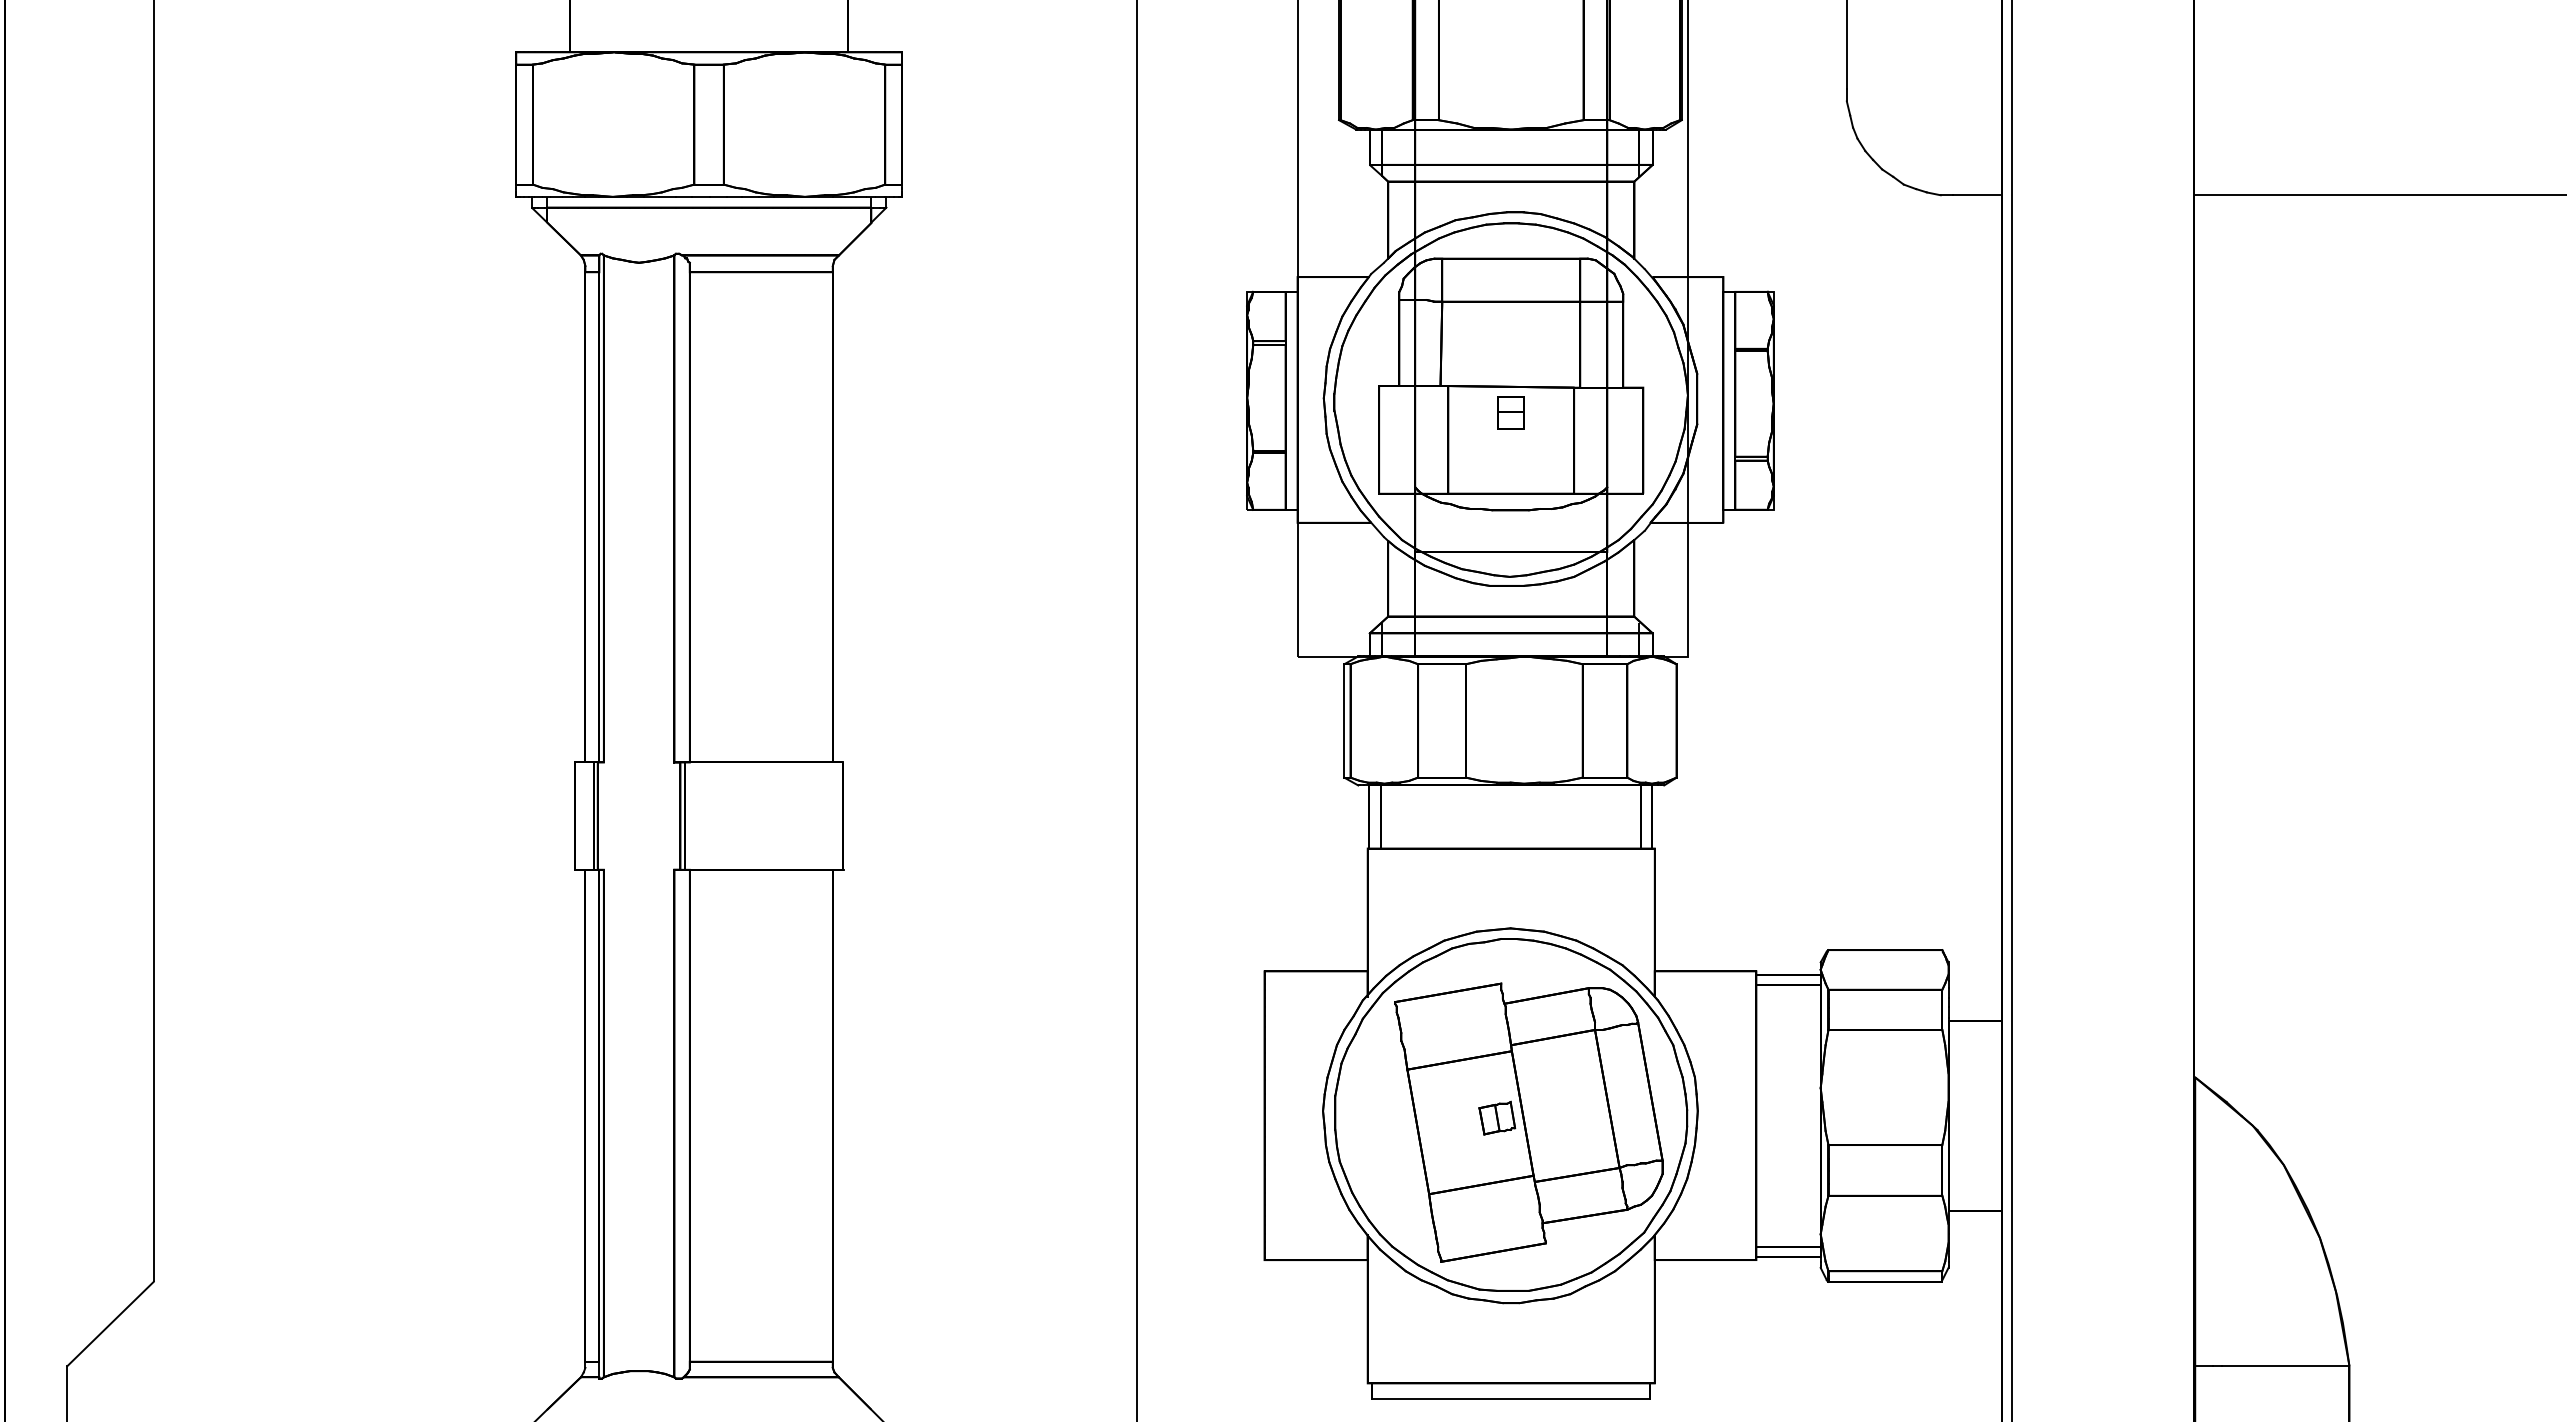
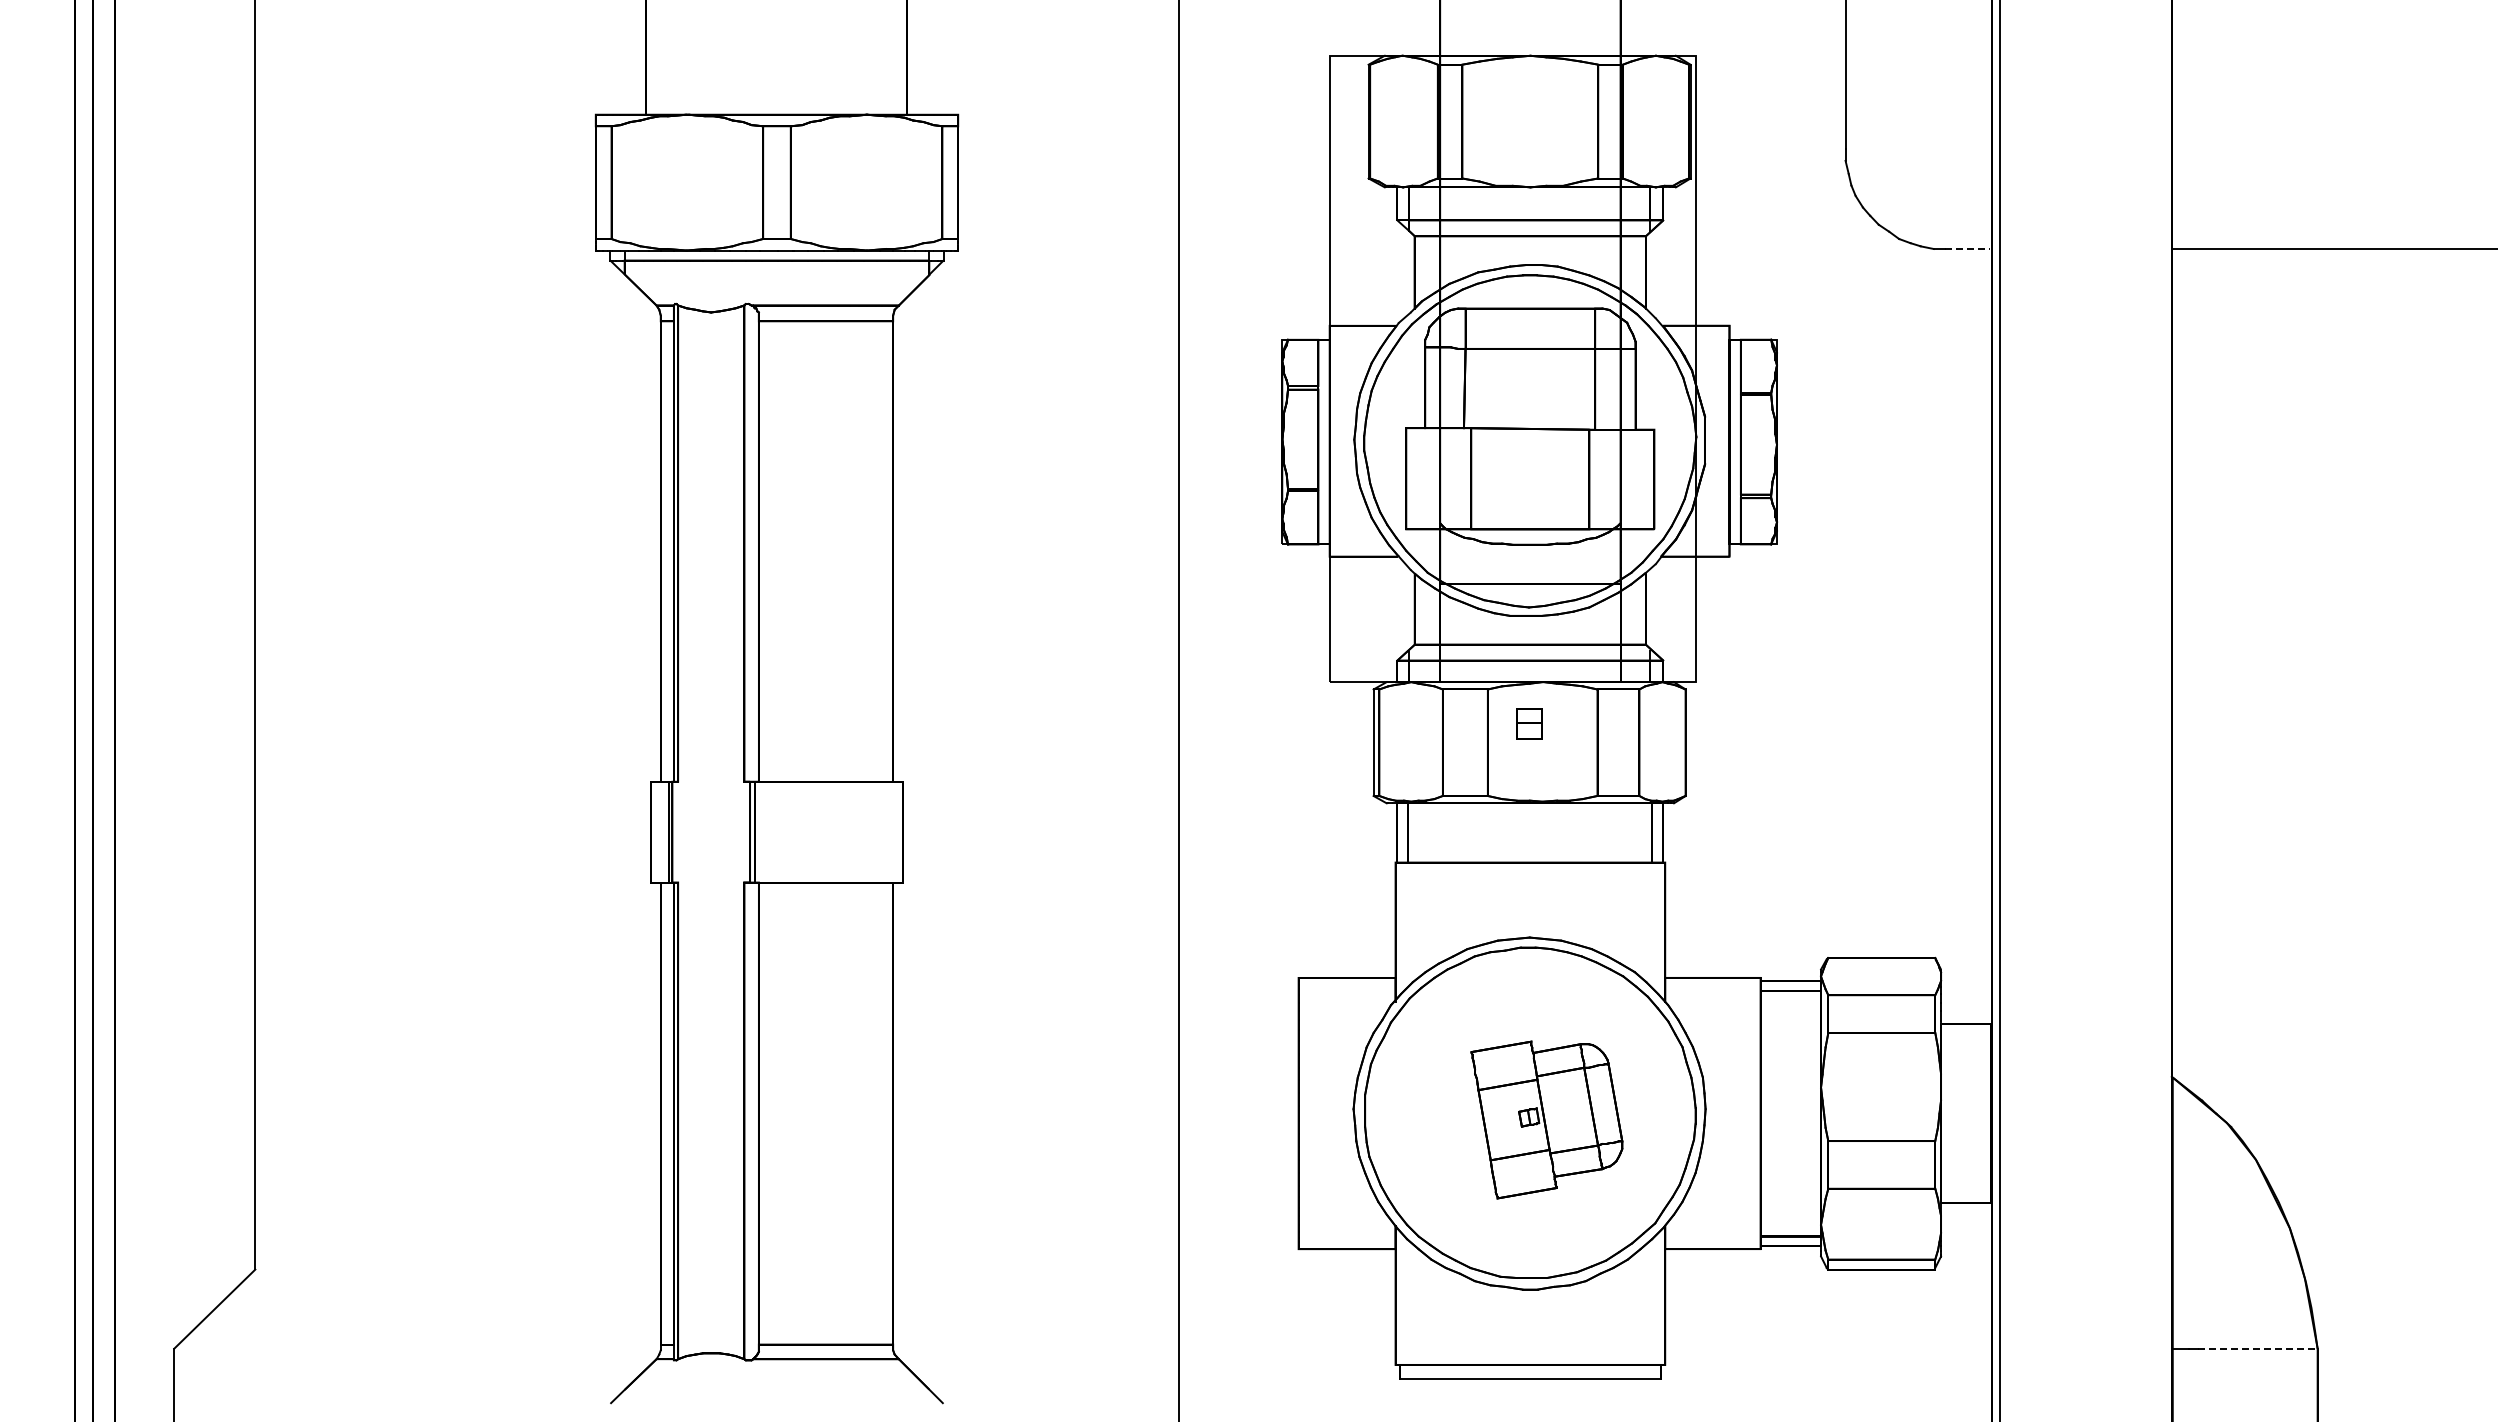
line: (1977, 195) -> (1968, 249), solid -> dashed
part: (1510, 413) -> (1529, 723), moved
part: (1528, 1122) -> (1546, 1119), size x0.6
line: (2285, 1365) -> (2257, 1348), solid -> dashed

